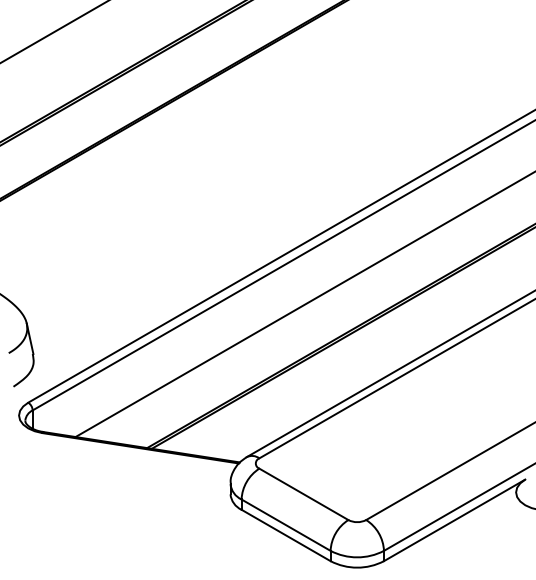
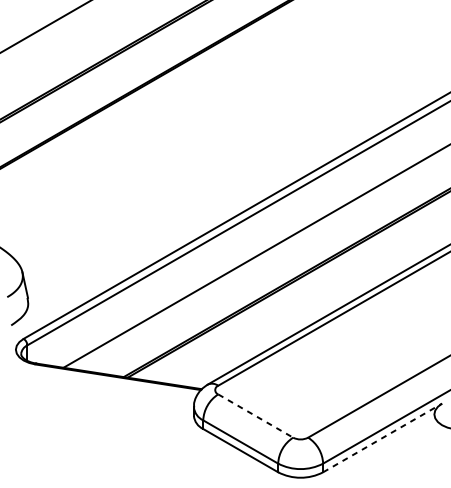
line: (304, 494) -> (256, 416), solid -> dashed
line: (454, 520) -> (382, 438), solid -> dashed

